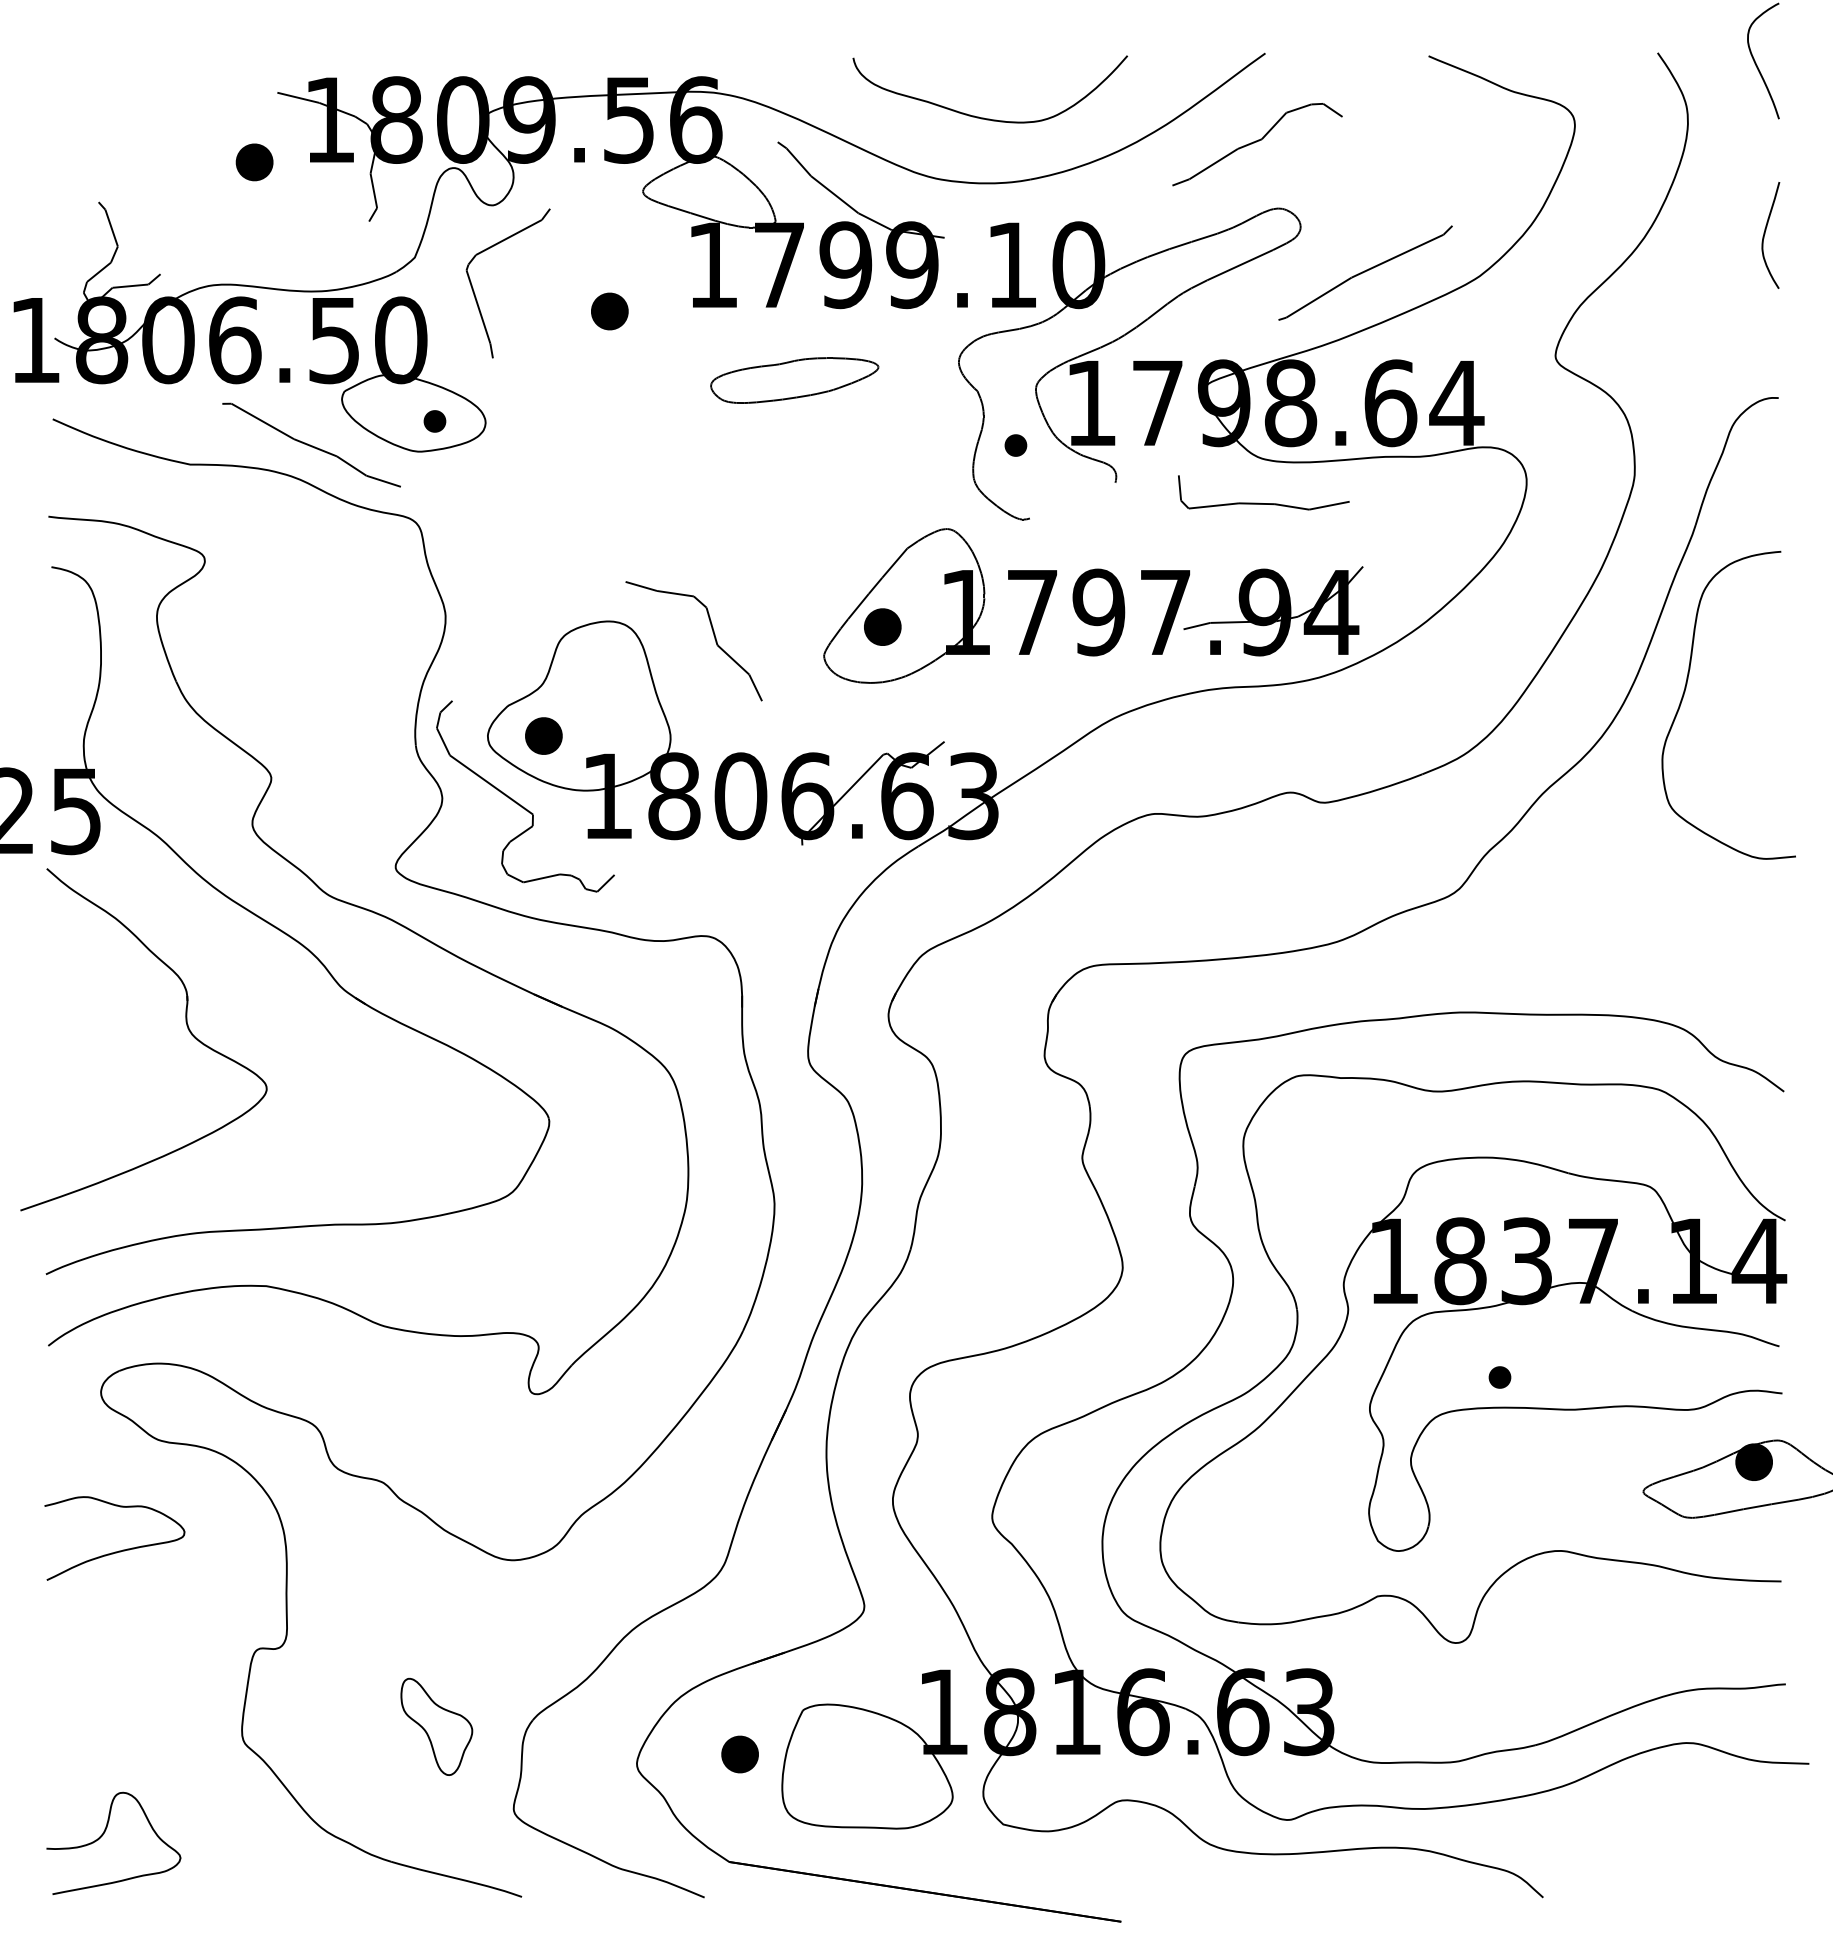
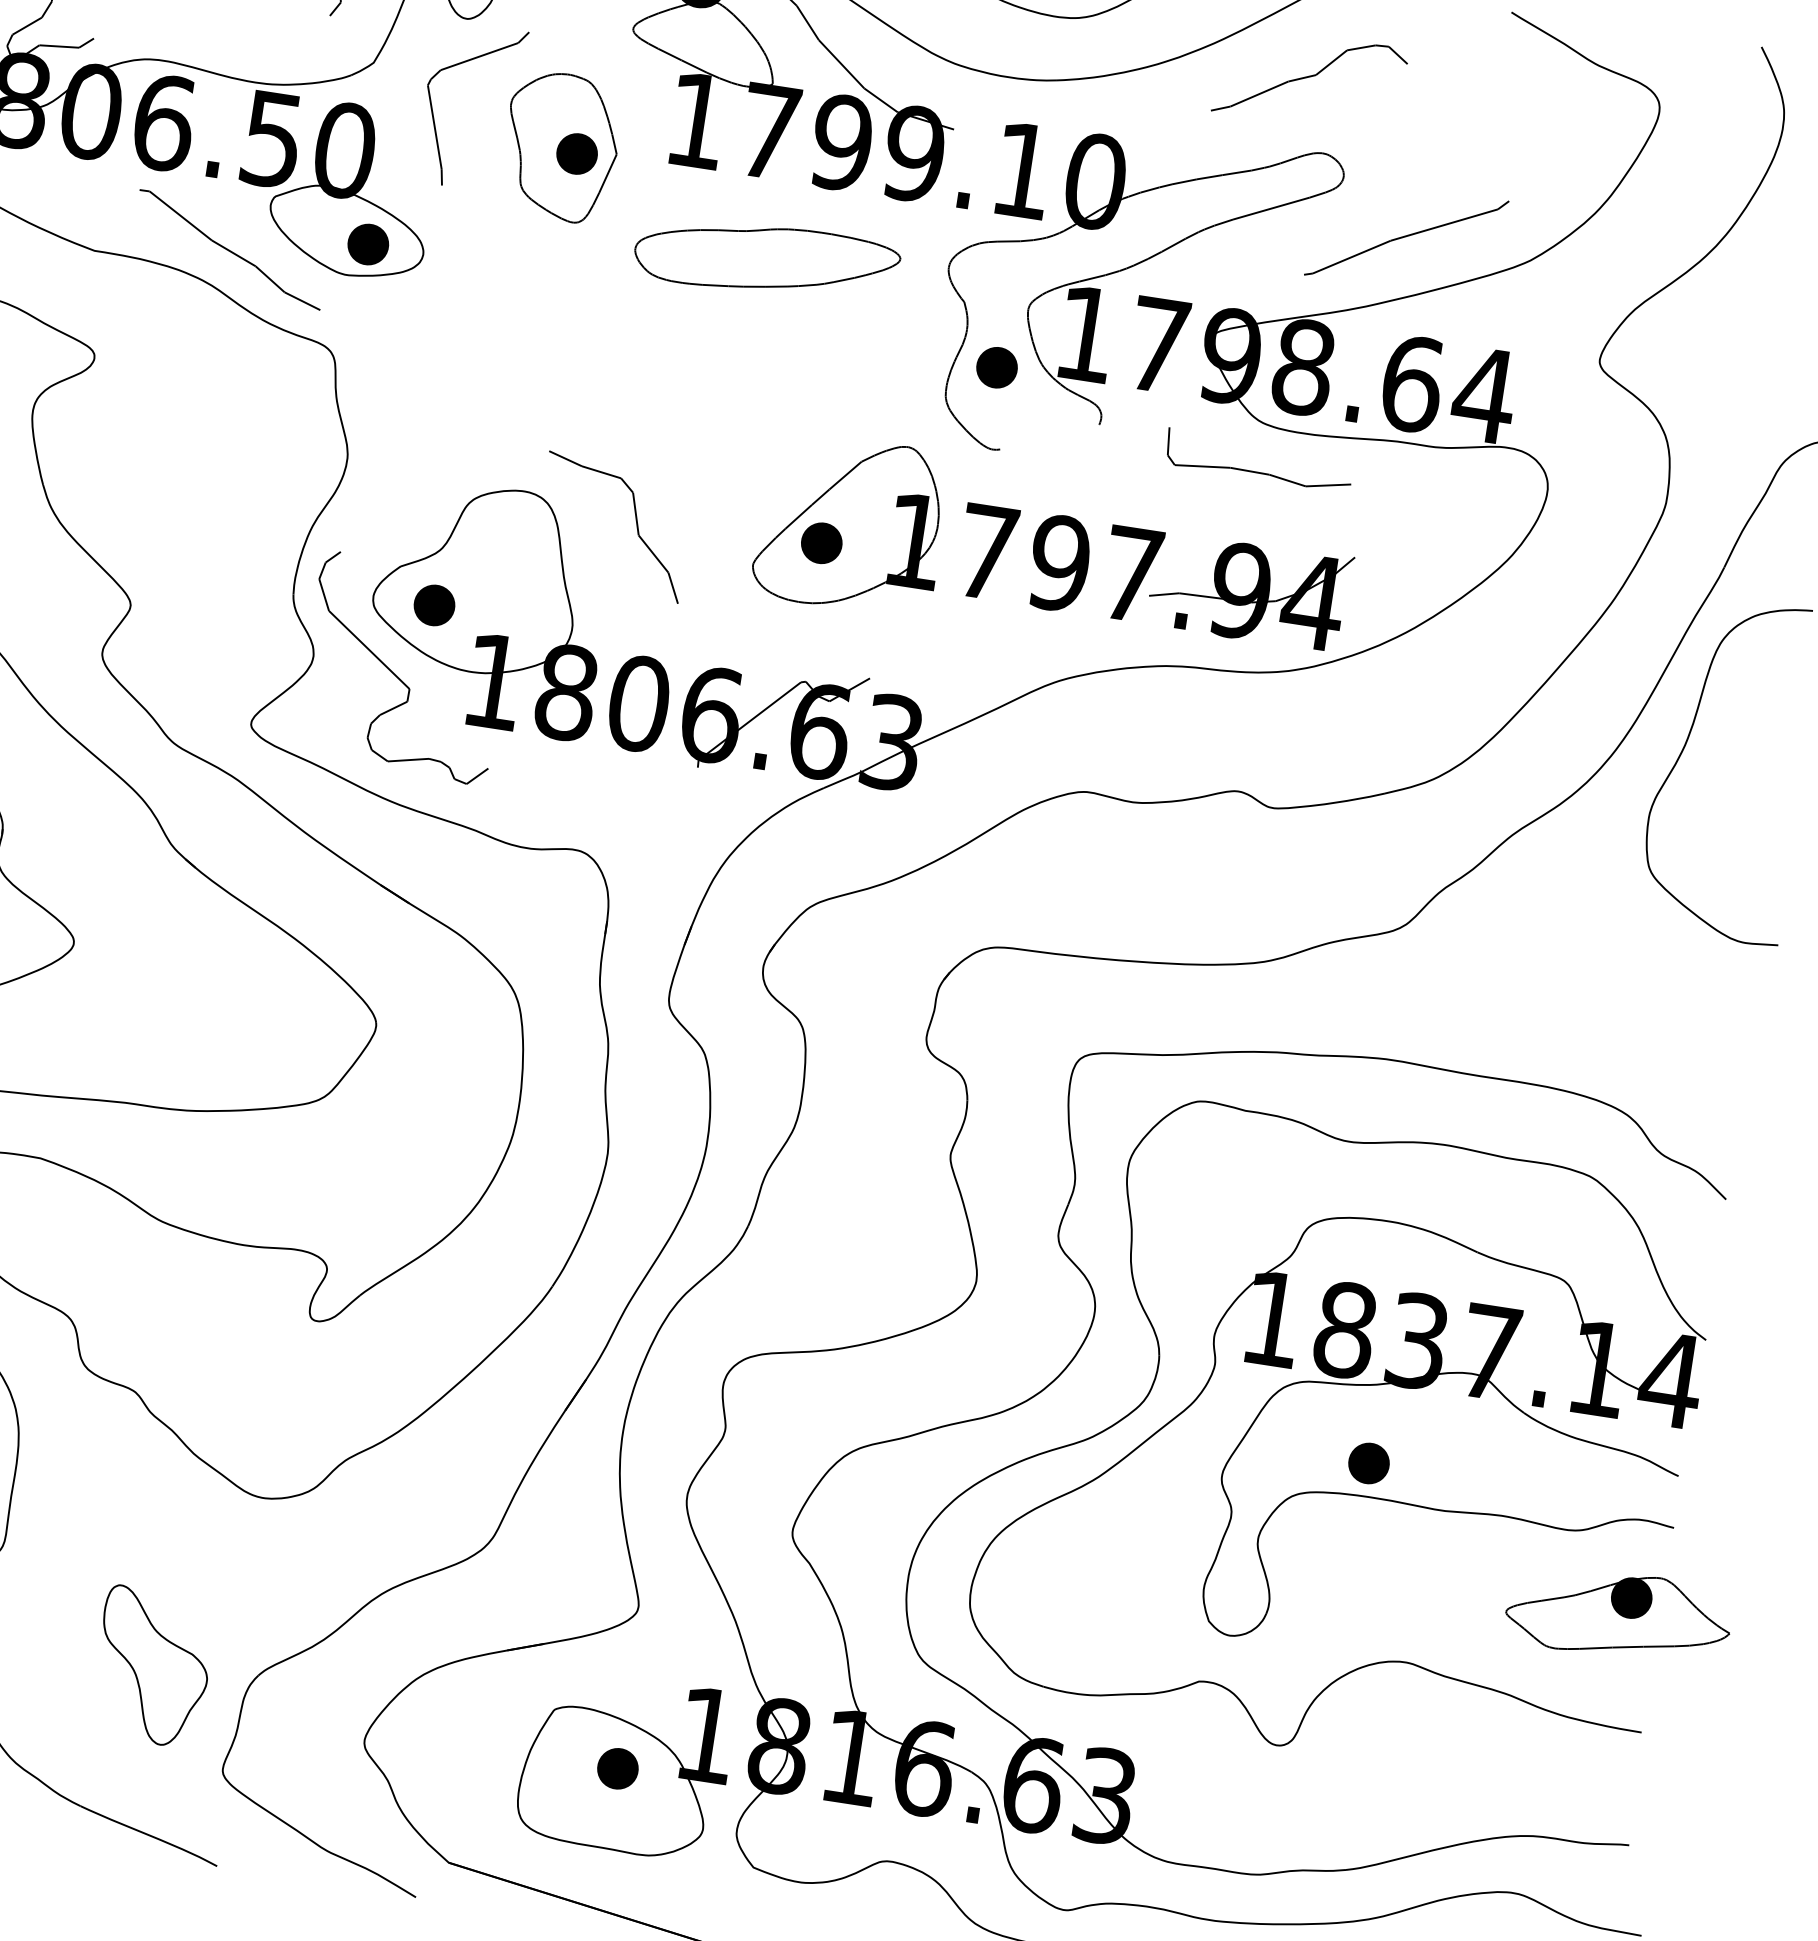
part: (594, 307) -> (561, 147), added
part: (794, 380) -> (766, 259), size x1.43
part: (434, 421) -> (367, 244), size x1.67
part: (1015, 445) -> (996, 367), size x1.67
part: (1499, 1377) -> (1368, 1463), size x1.67
part: (436, 1726) -> (152, 1666), size x1.43
part: (739, 1754) -> (617, 1768), moved

